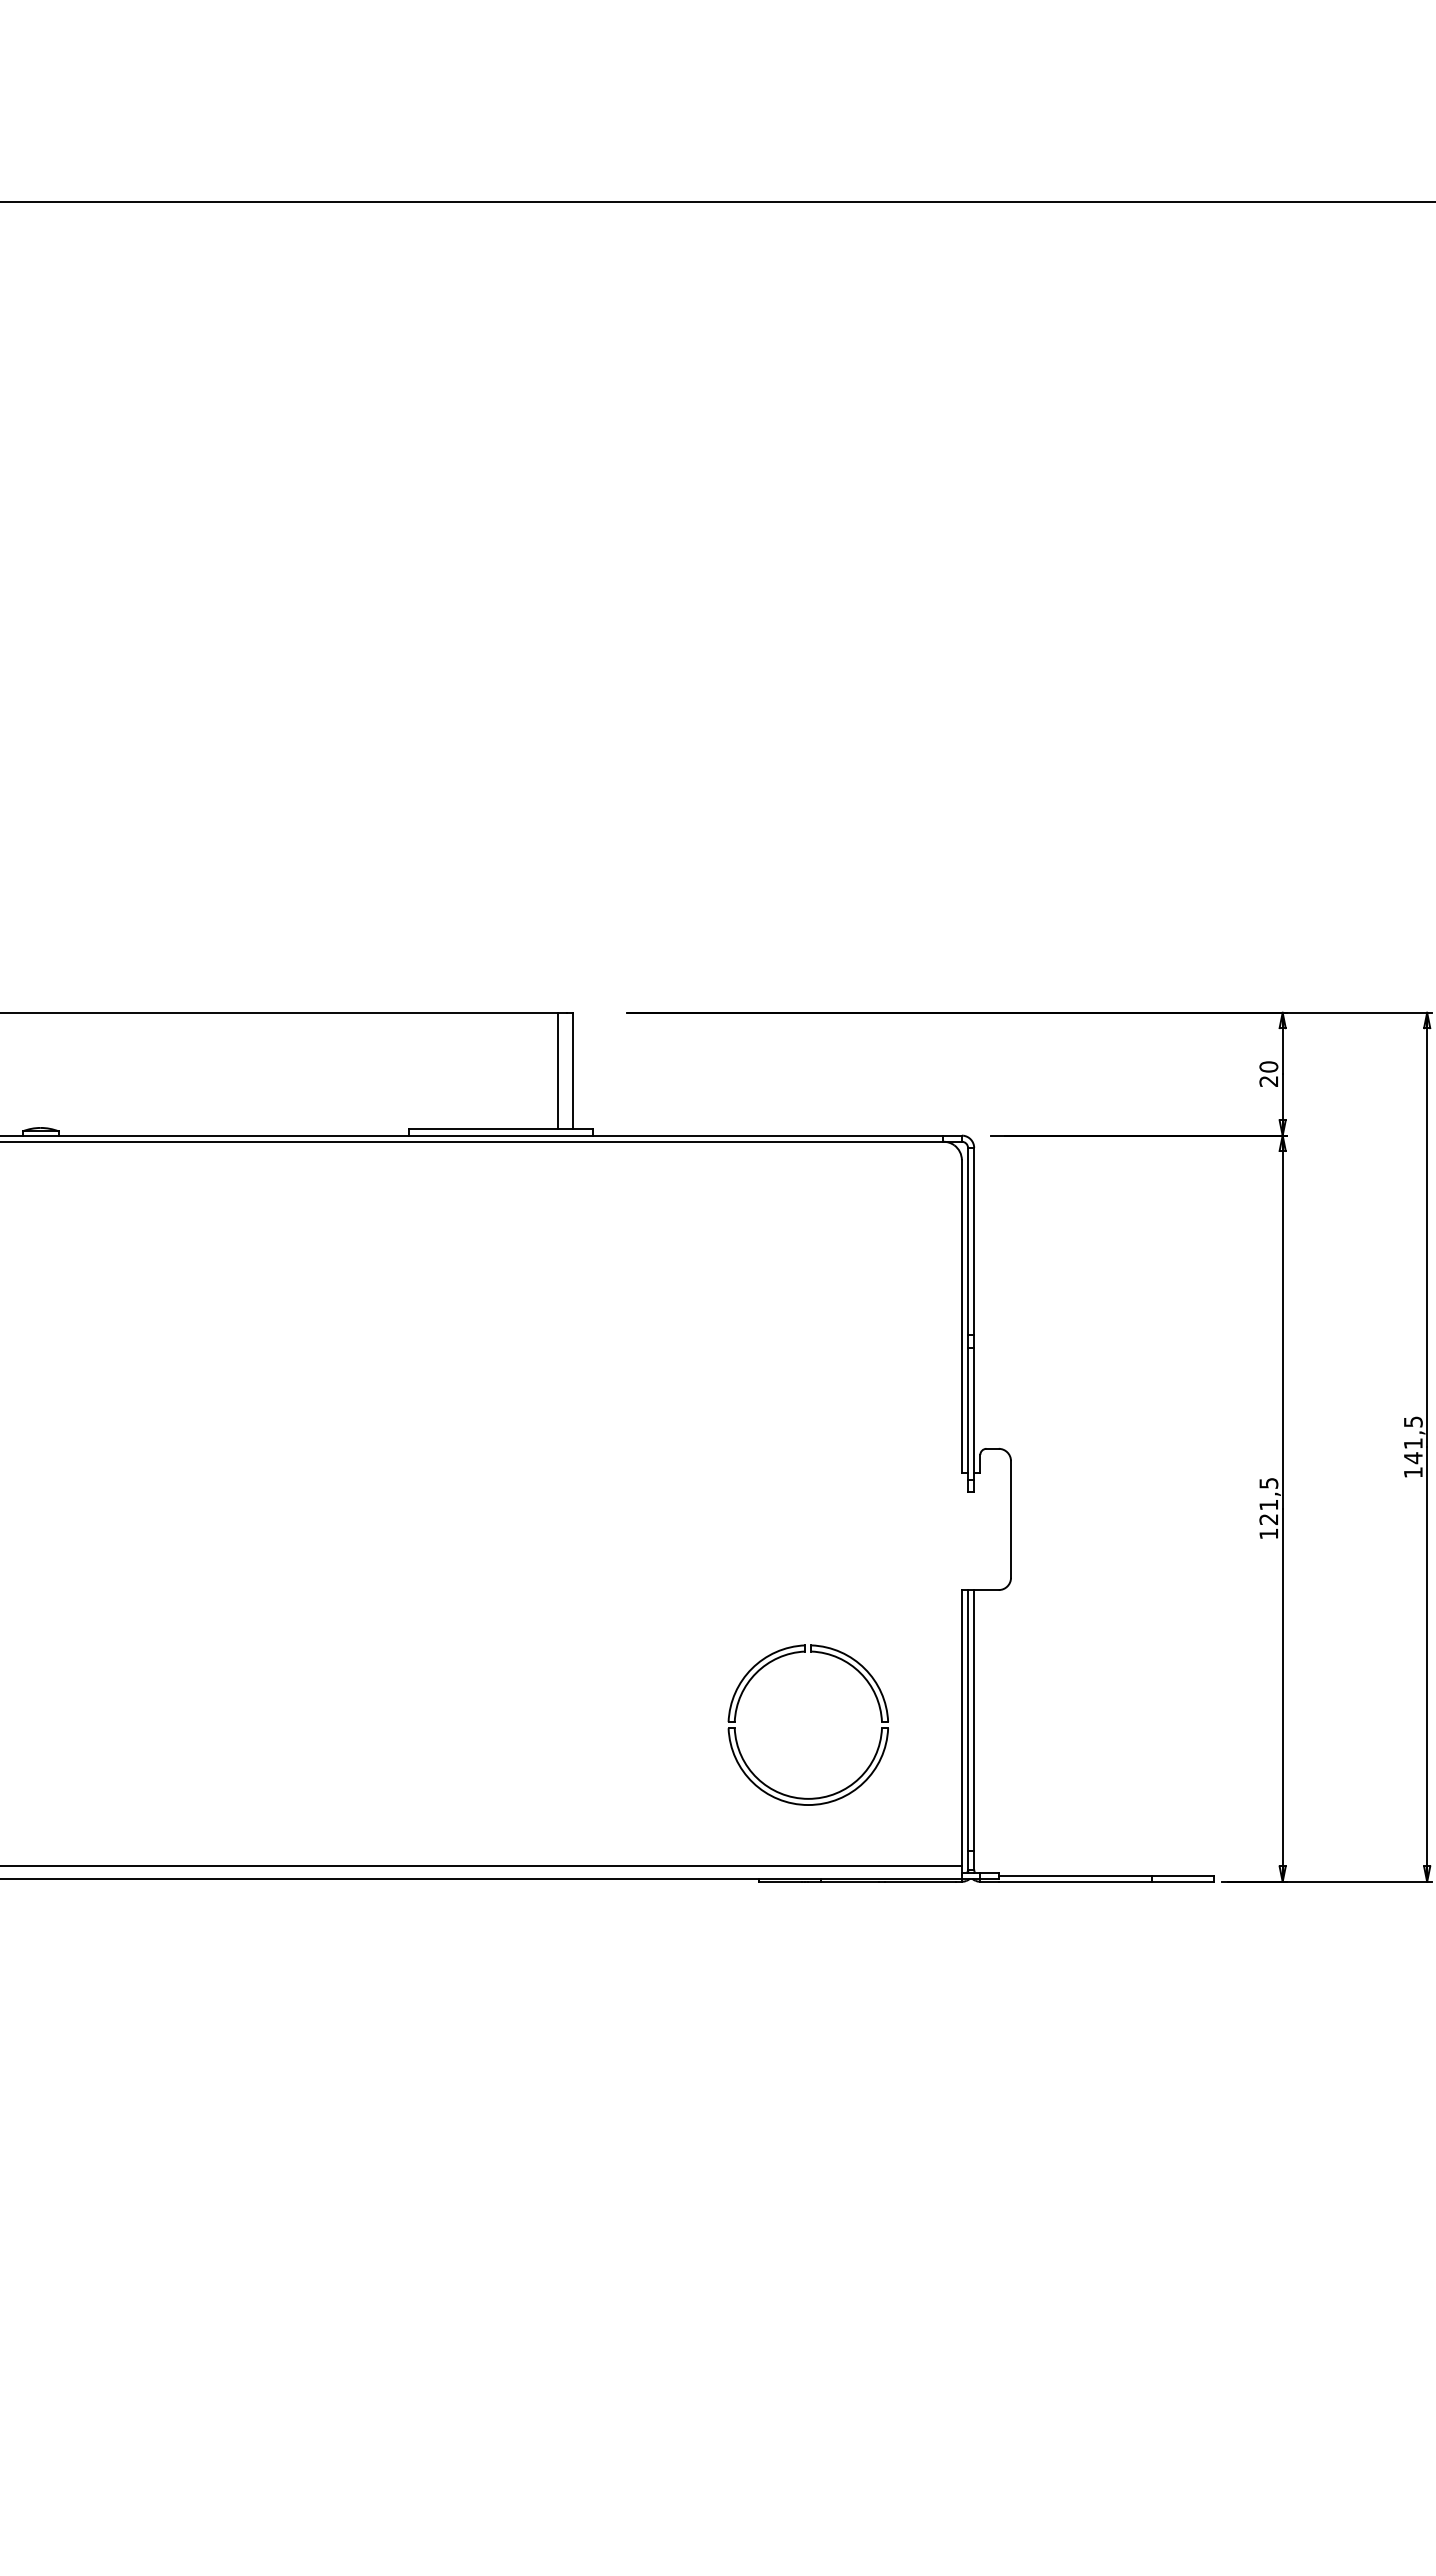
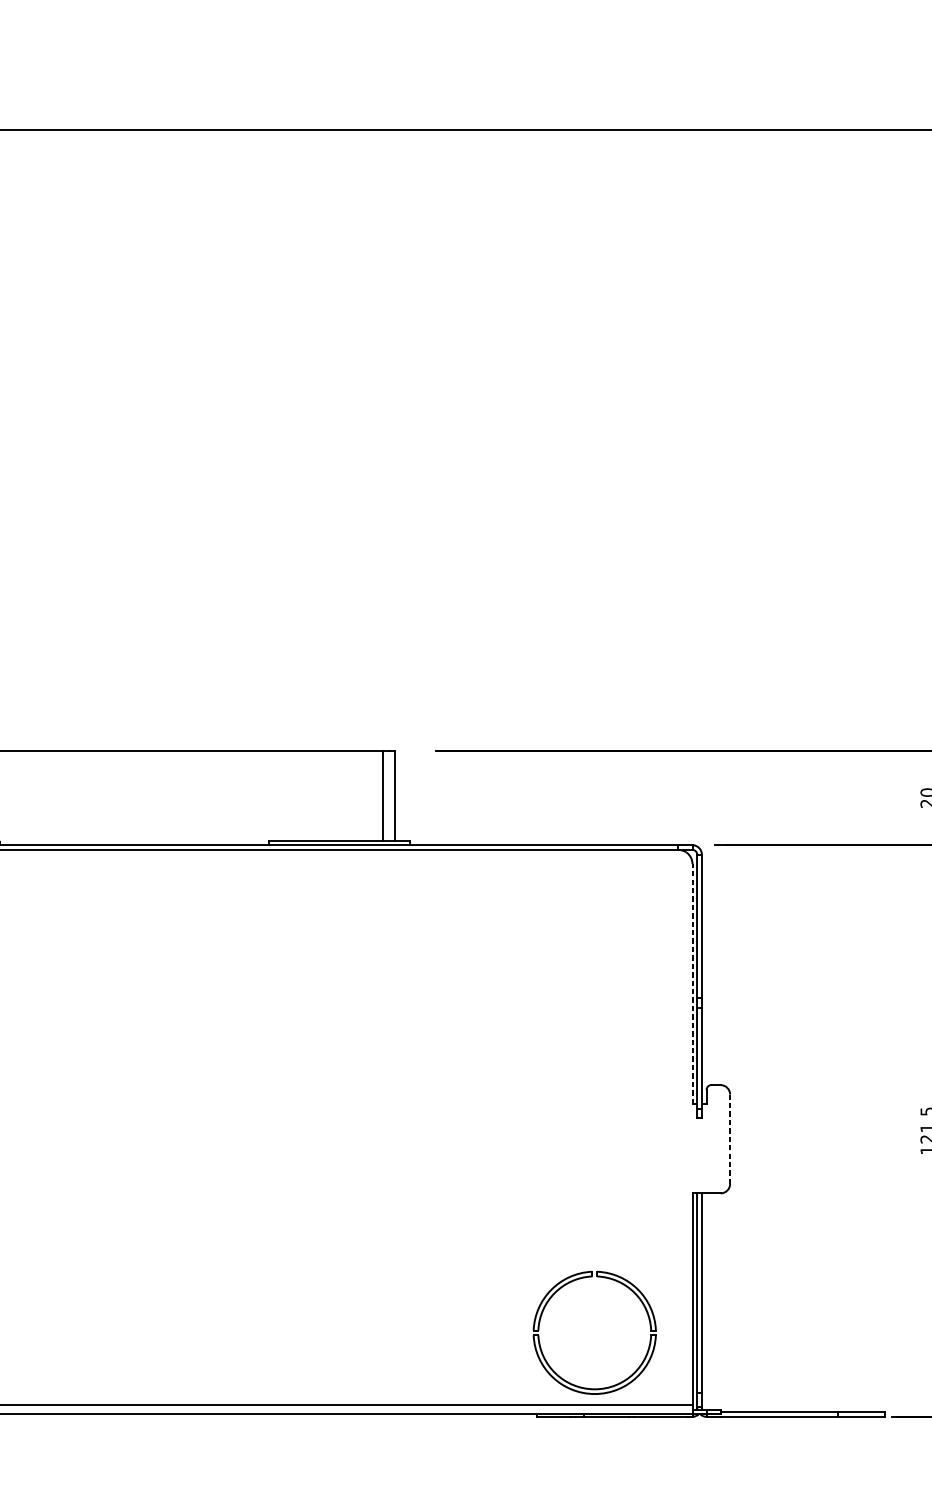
line: (961, 1316) -> (692, 983), solid -> dashed
line: (1011, 1519) -> (730, 1139), solid -> dashed
part: (767, 1665) -> (563, 1287), moved

